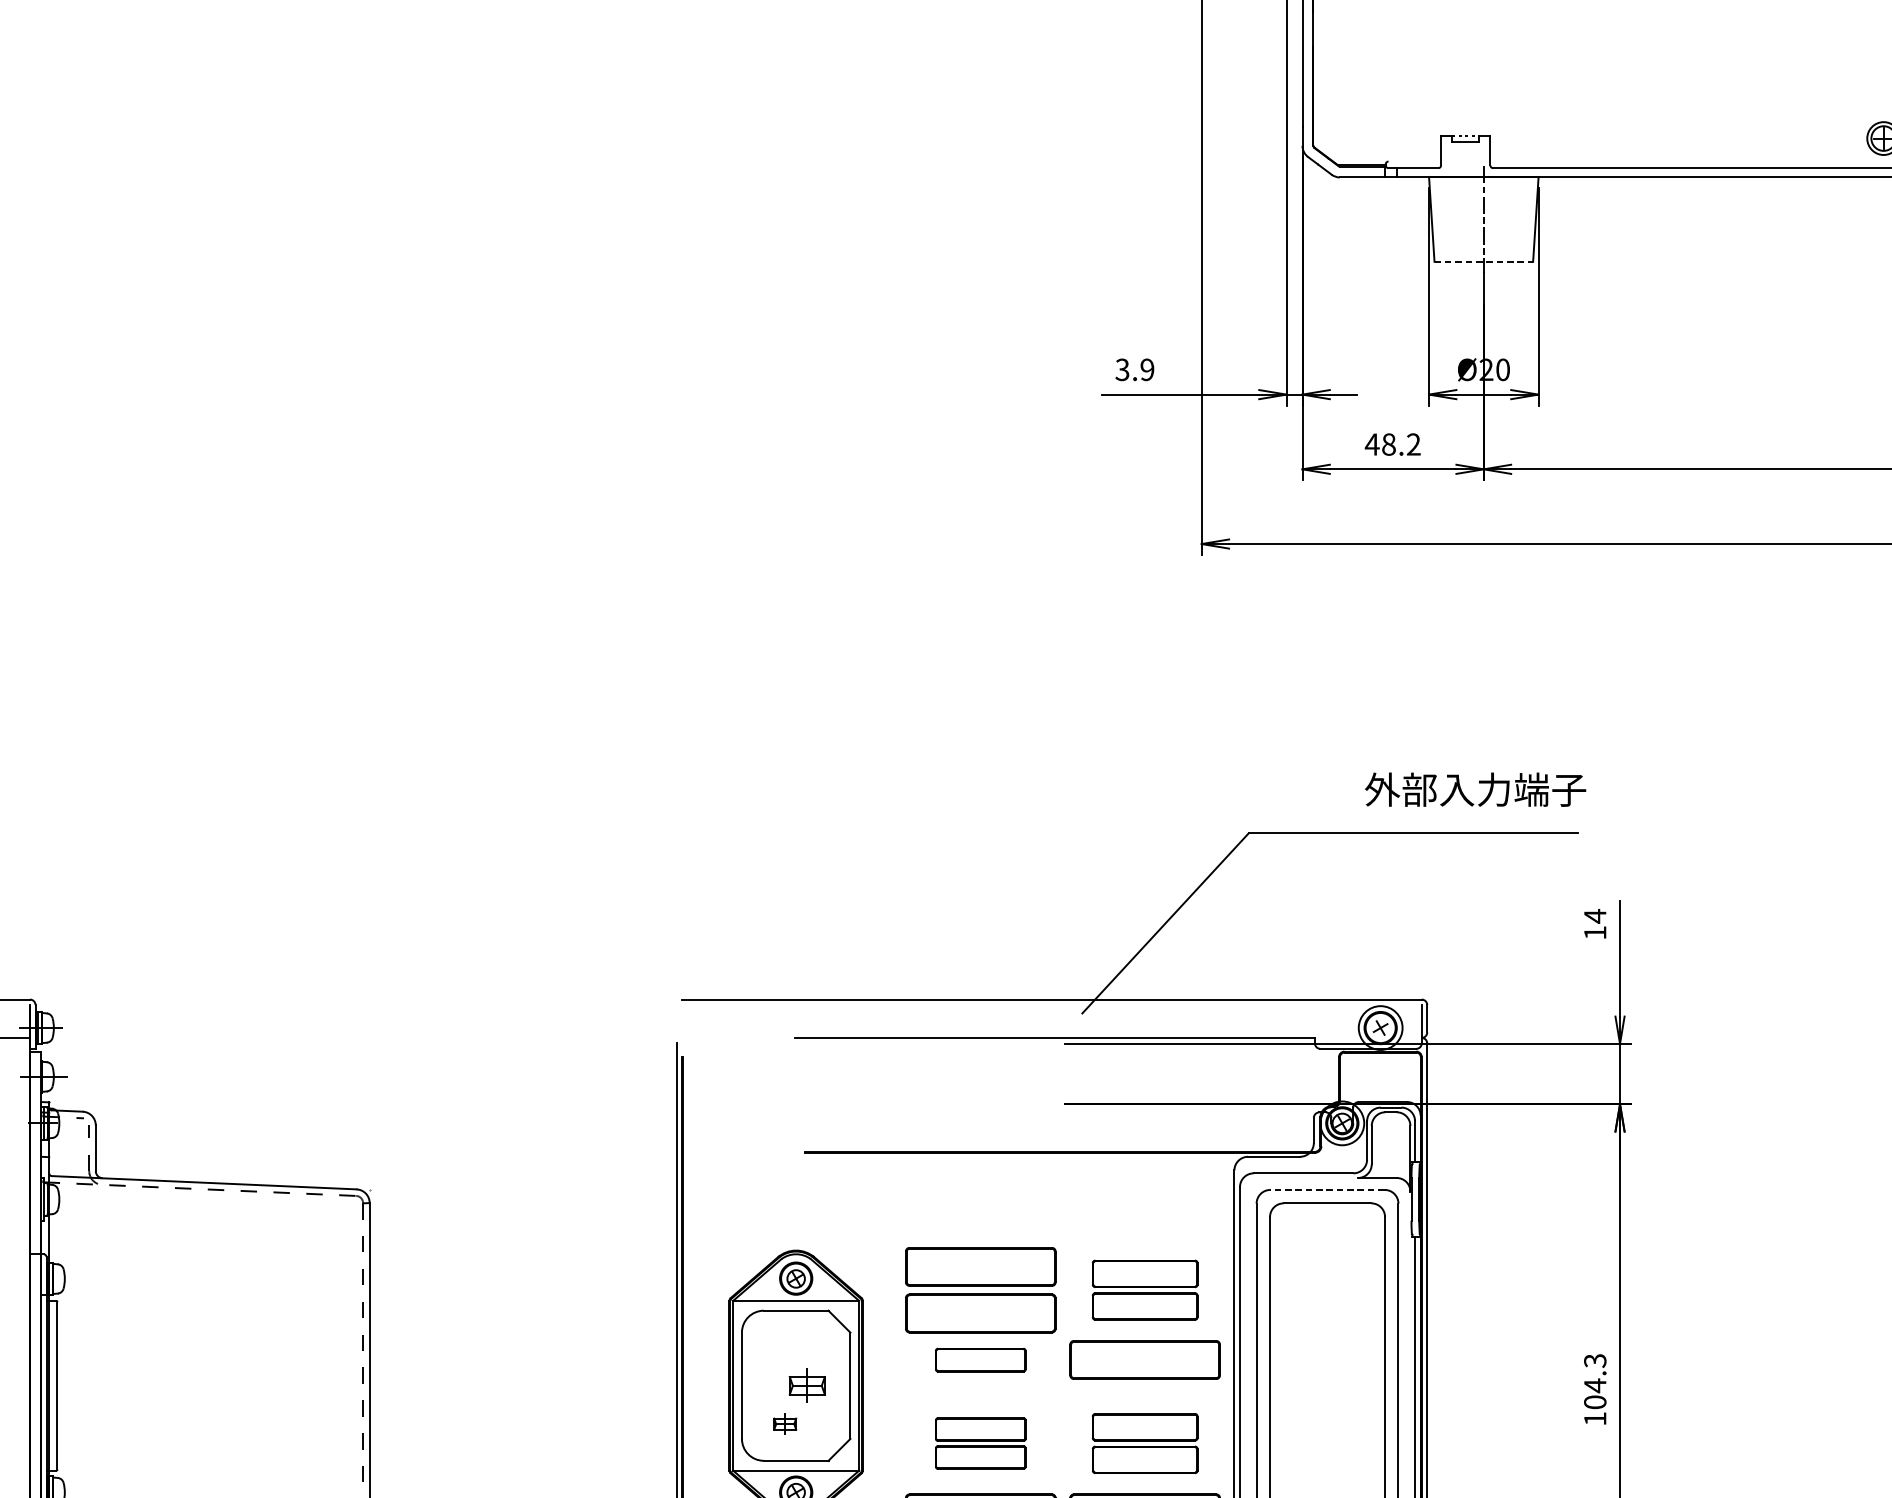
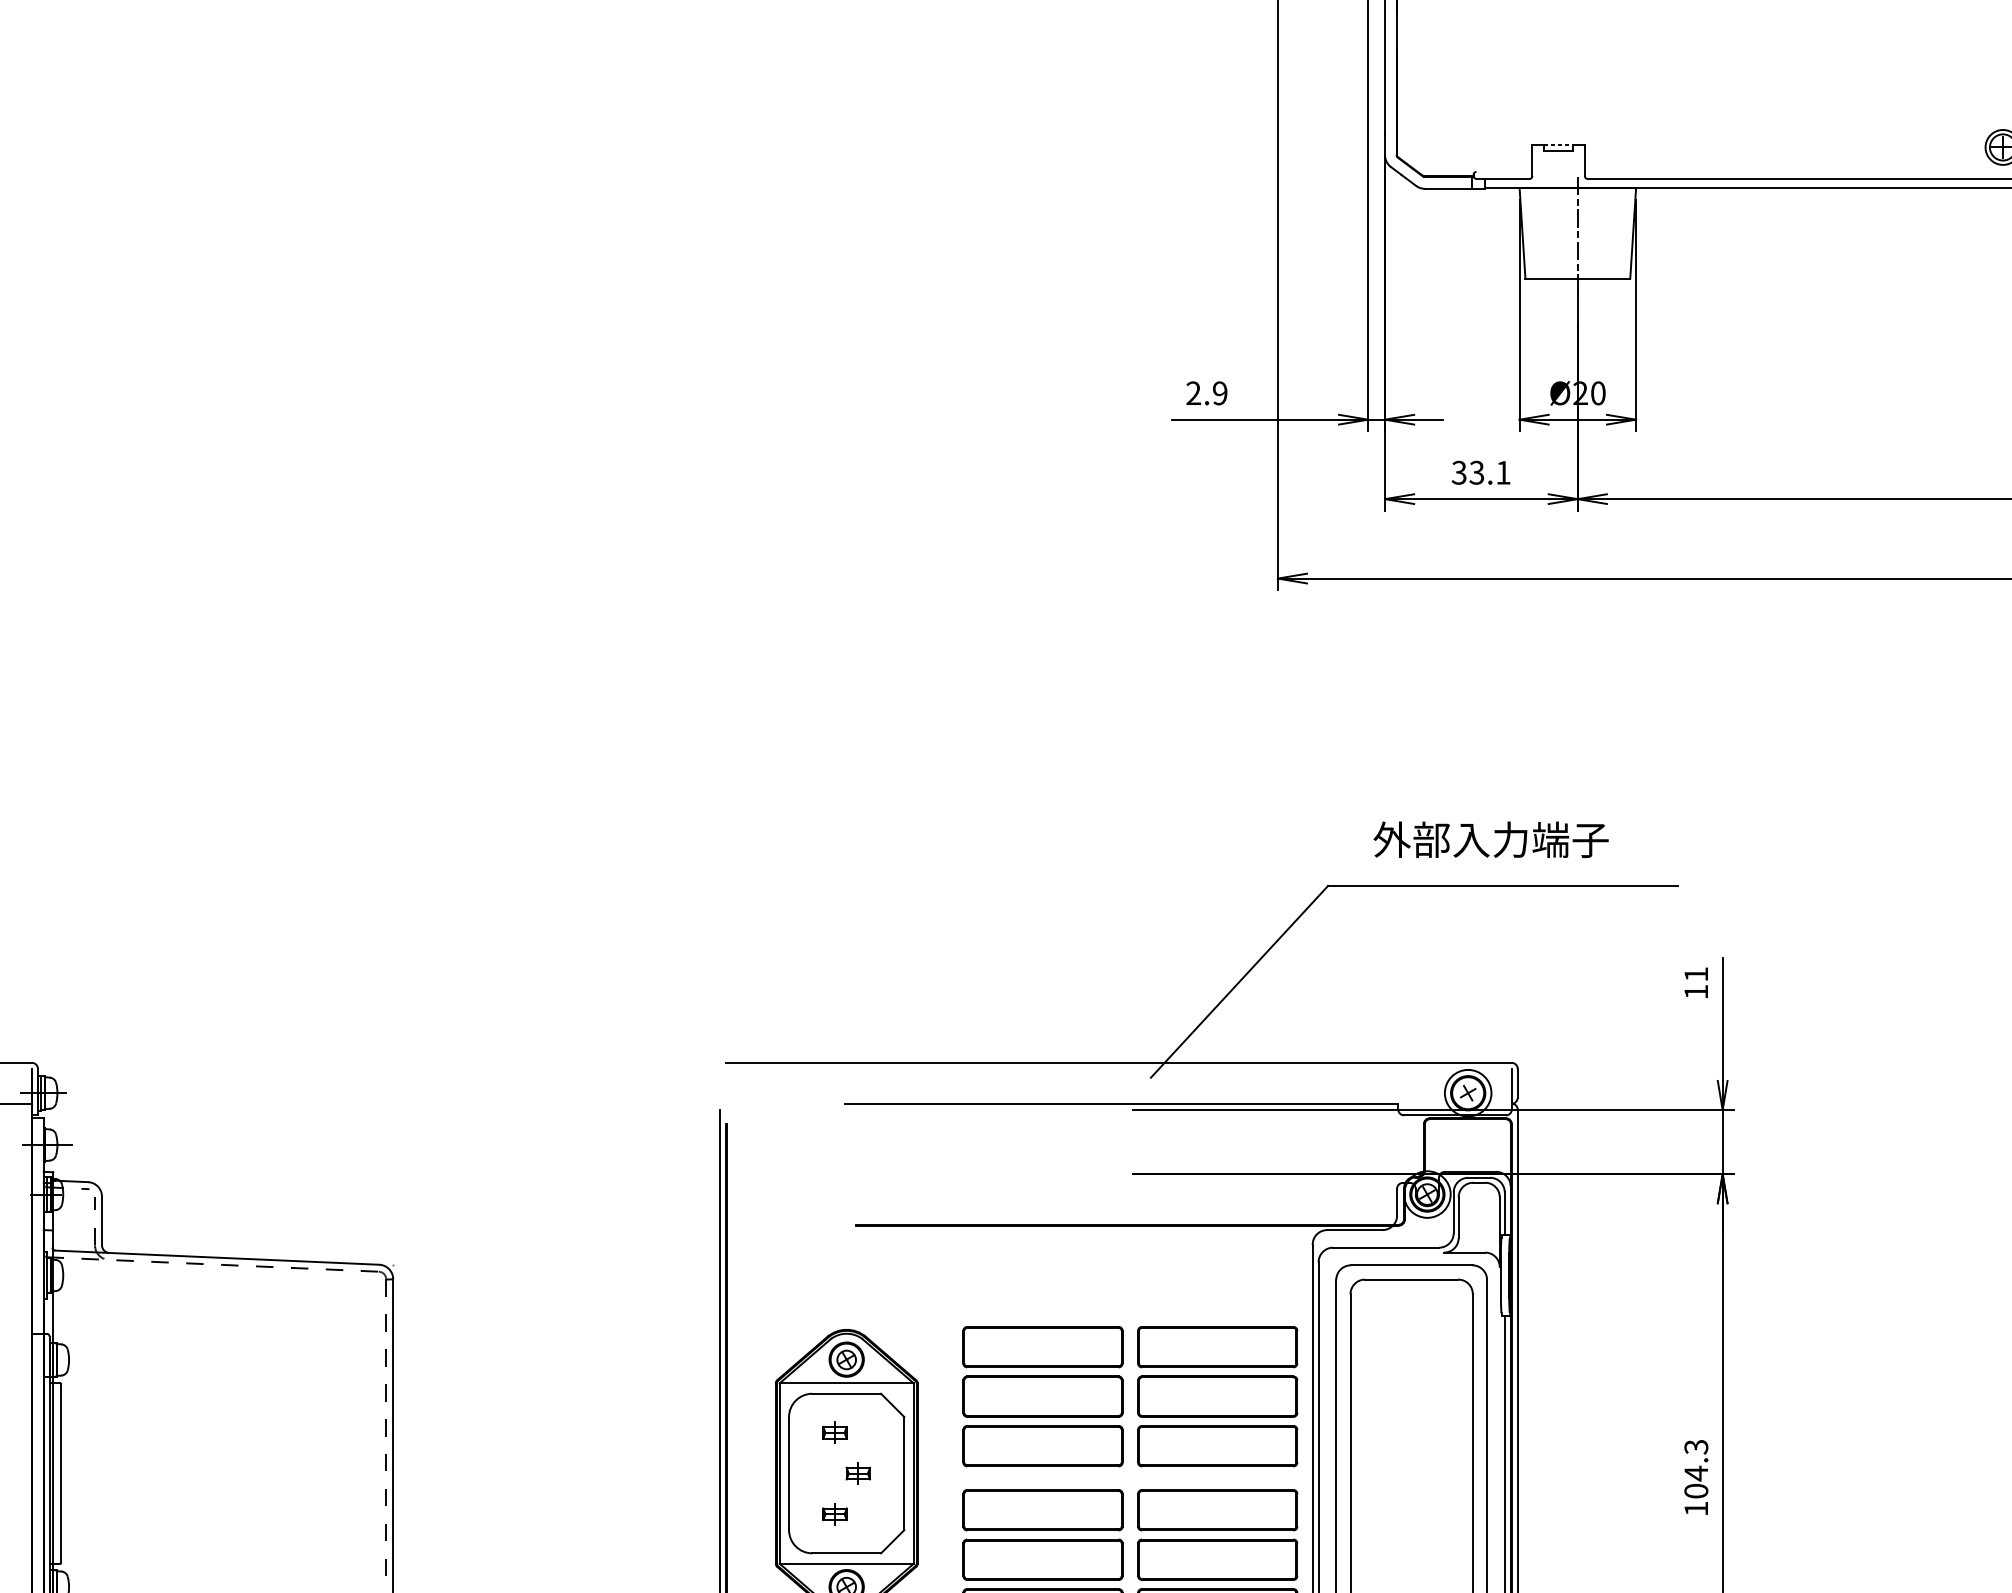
line: (1484, 261) -> (1578, 278), dashed -> solid
text: (1122, 369) -> (1193, 393), 3.9 -> 2.9
text: (1392, 444) -> (1480, 472), 48.2 -> 33.1
text: (1475, 789) -> (1490, 839), moved
text: (1594, 916) -> (1695, 974), 14 -> 11
line: (1327, 1190) -> (1411, 1265), dashed -> solid
part: (1144, 1289) -> (1217, 1371), size x1.43
part: (784, 1347) -> (834, 1432), added
part: (980, 1360) -> (1042, 1446), size x1.67
part: (806, 1385) -> (857, 1473), size x0.62
part: (980, 1443) -> (1042, 1534), size x1.67
part: (1144, 1443) -> (1217, 1534), size x1.43

